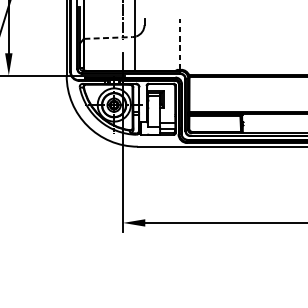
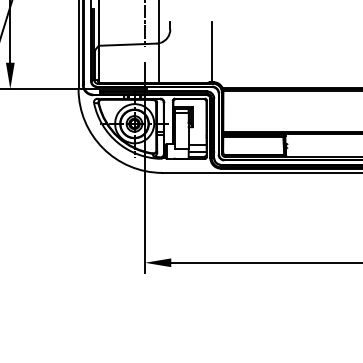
line: (108, 37) -> (127, 44), dashed -> solid
line: (180, 43) -> (212, 51), dashed -> solid

